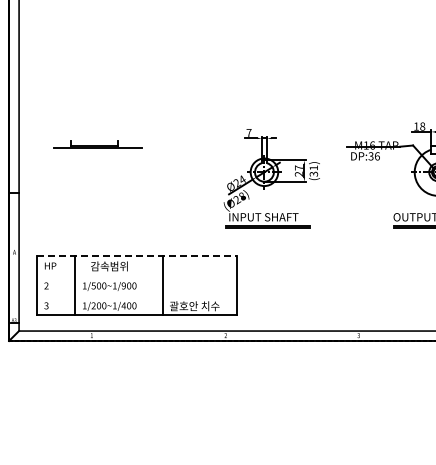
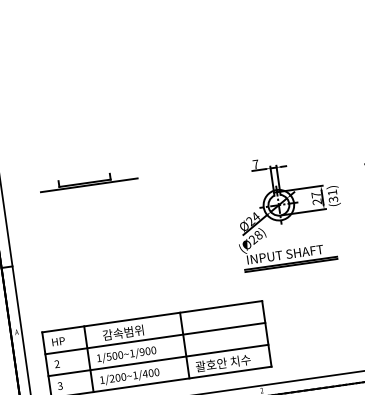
part: (97, 144) -> (88, 180), moved
line: (137, 255) -> (152, 316), dashed -> solid
line: (137, 275) -> (155, 338), added
line: (137, 295) -> (158, 360), added

